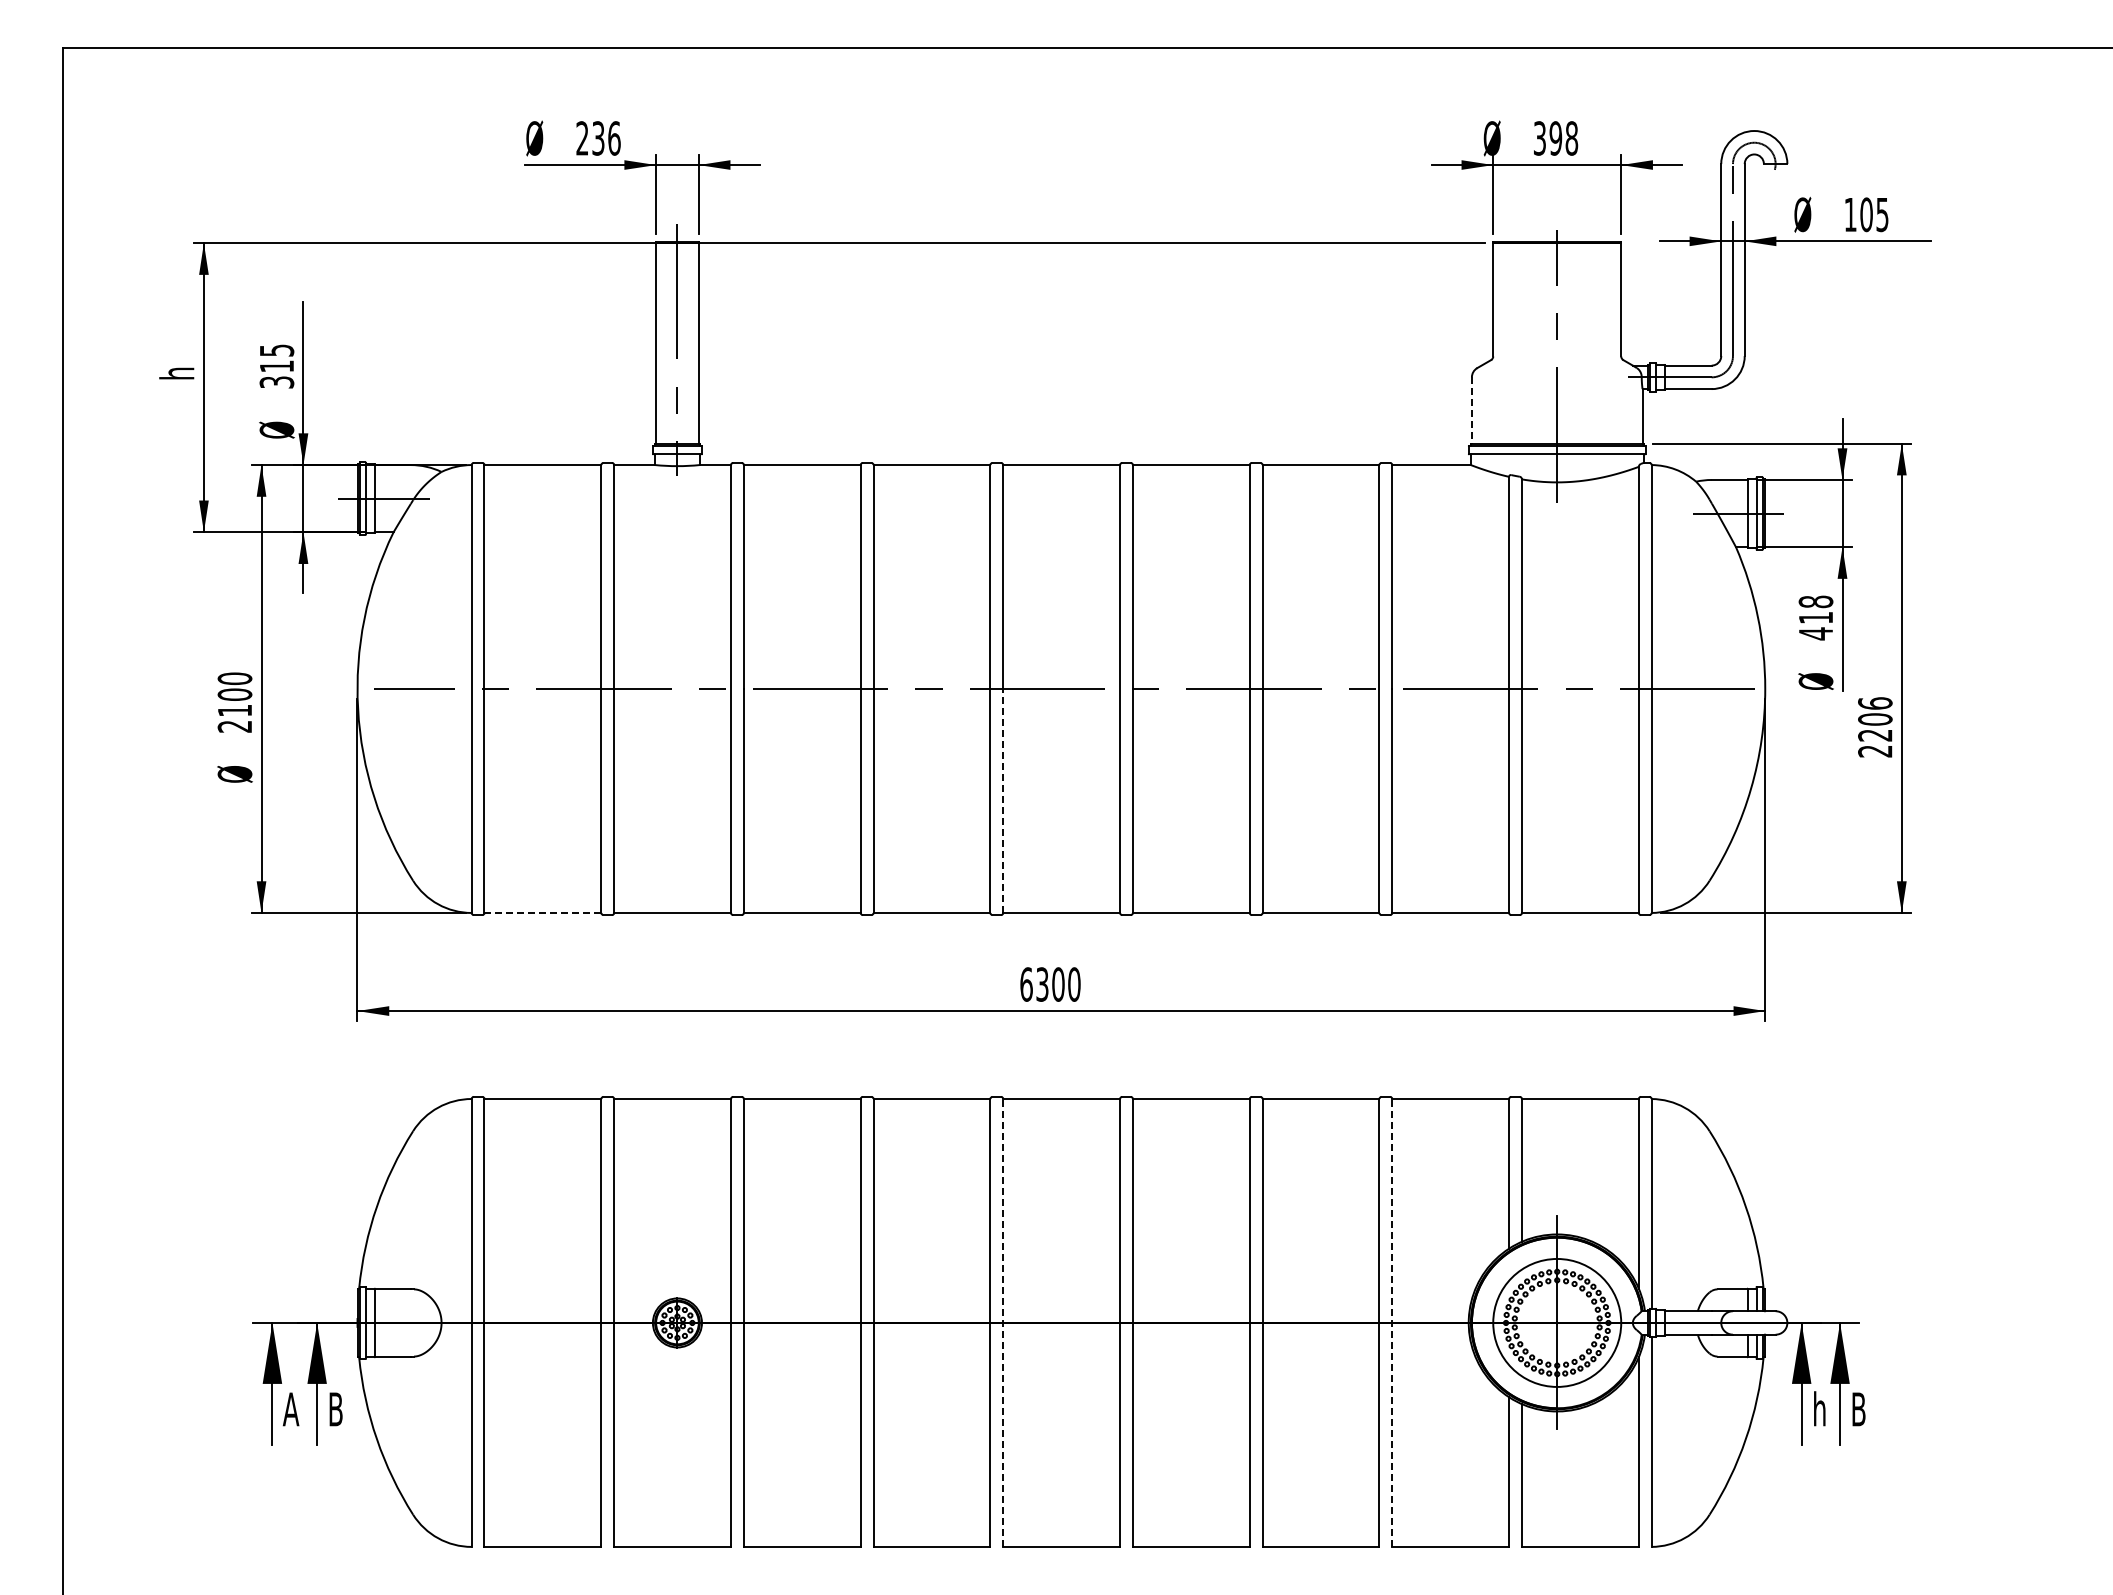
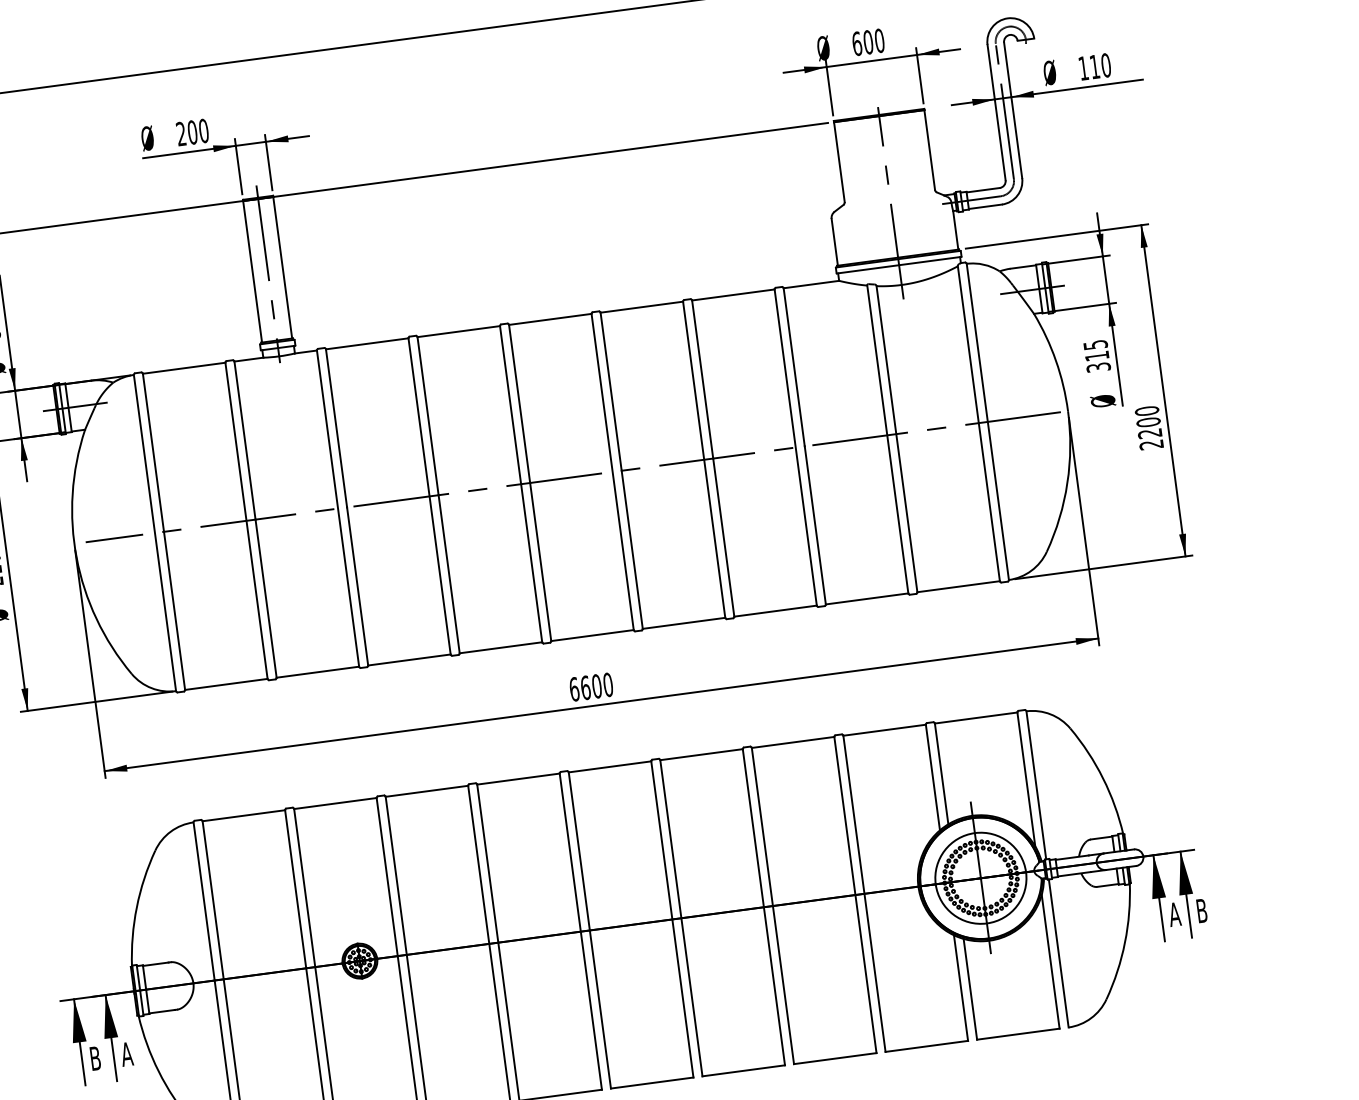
text: (606, 138) -> (198, 131), 236 -> 200
text: (1555, 138) -> (868, 42), 398 -> 600
text: (1874, 214) -> (1100, 66), 105 -> 110
line: (1471, 411) -> (834, 243), dashed -> solid
text: (1815, 617) -> (1096, 356), 418 -> 315
text: (1875, 703) -> (1147, 411), 2206 -> 2200
line: (1003, 800) -> (540, 561), dashed -> solid
line: (543, 912) -> (226, 684), dashed -> solid
text: (1042, 984) -> (585, 687), 6300 -> 6600
line: (1003, 1322) -> (590, 930), dashed -> solid
line: (1392, 1322) -> (864, 893), dashed -> solid
text: (1820, 1408) -> (1174, 913), h -> A
text: (290, 1409) -> (94, 1058), A -> B
text: (335, 1409) -> (126, 1054), B -> A

